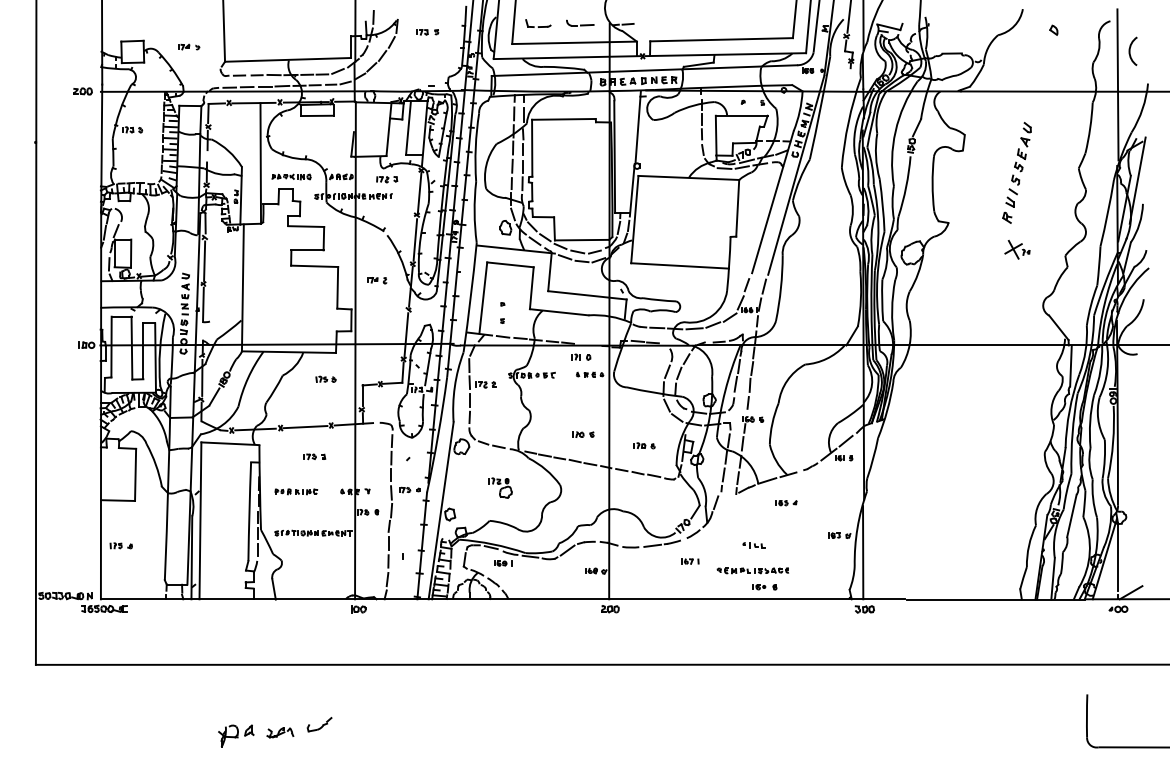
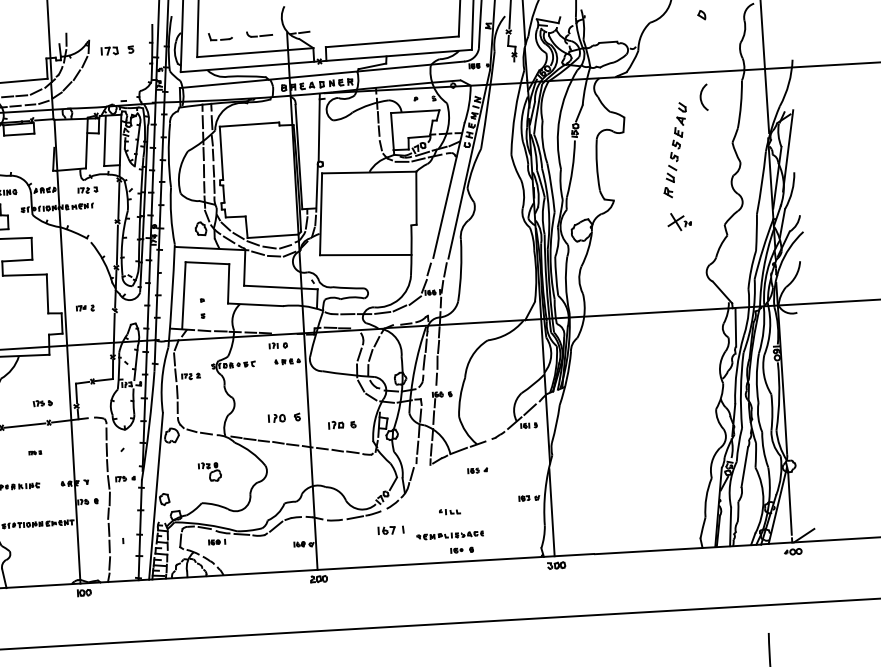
part: (427, 32) -> (117, 50), size x1.6
arc: (1130, 50) -> (701, 96), moved
part: (377, 280) -> (85, 308), moved
part: (325, 378) -> (42, 402), moved
part: (583, 434) -> (284, 417), size x1.6
part: (644, 445) -> (342, 424), size x1.4
part: (314, 456) -> (34, 452), size x0.6
part: (690, 561) -> (391, 530), size x1.6

